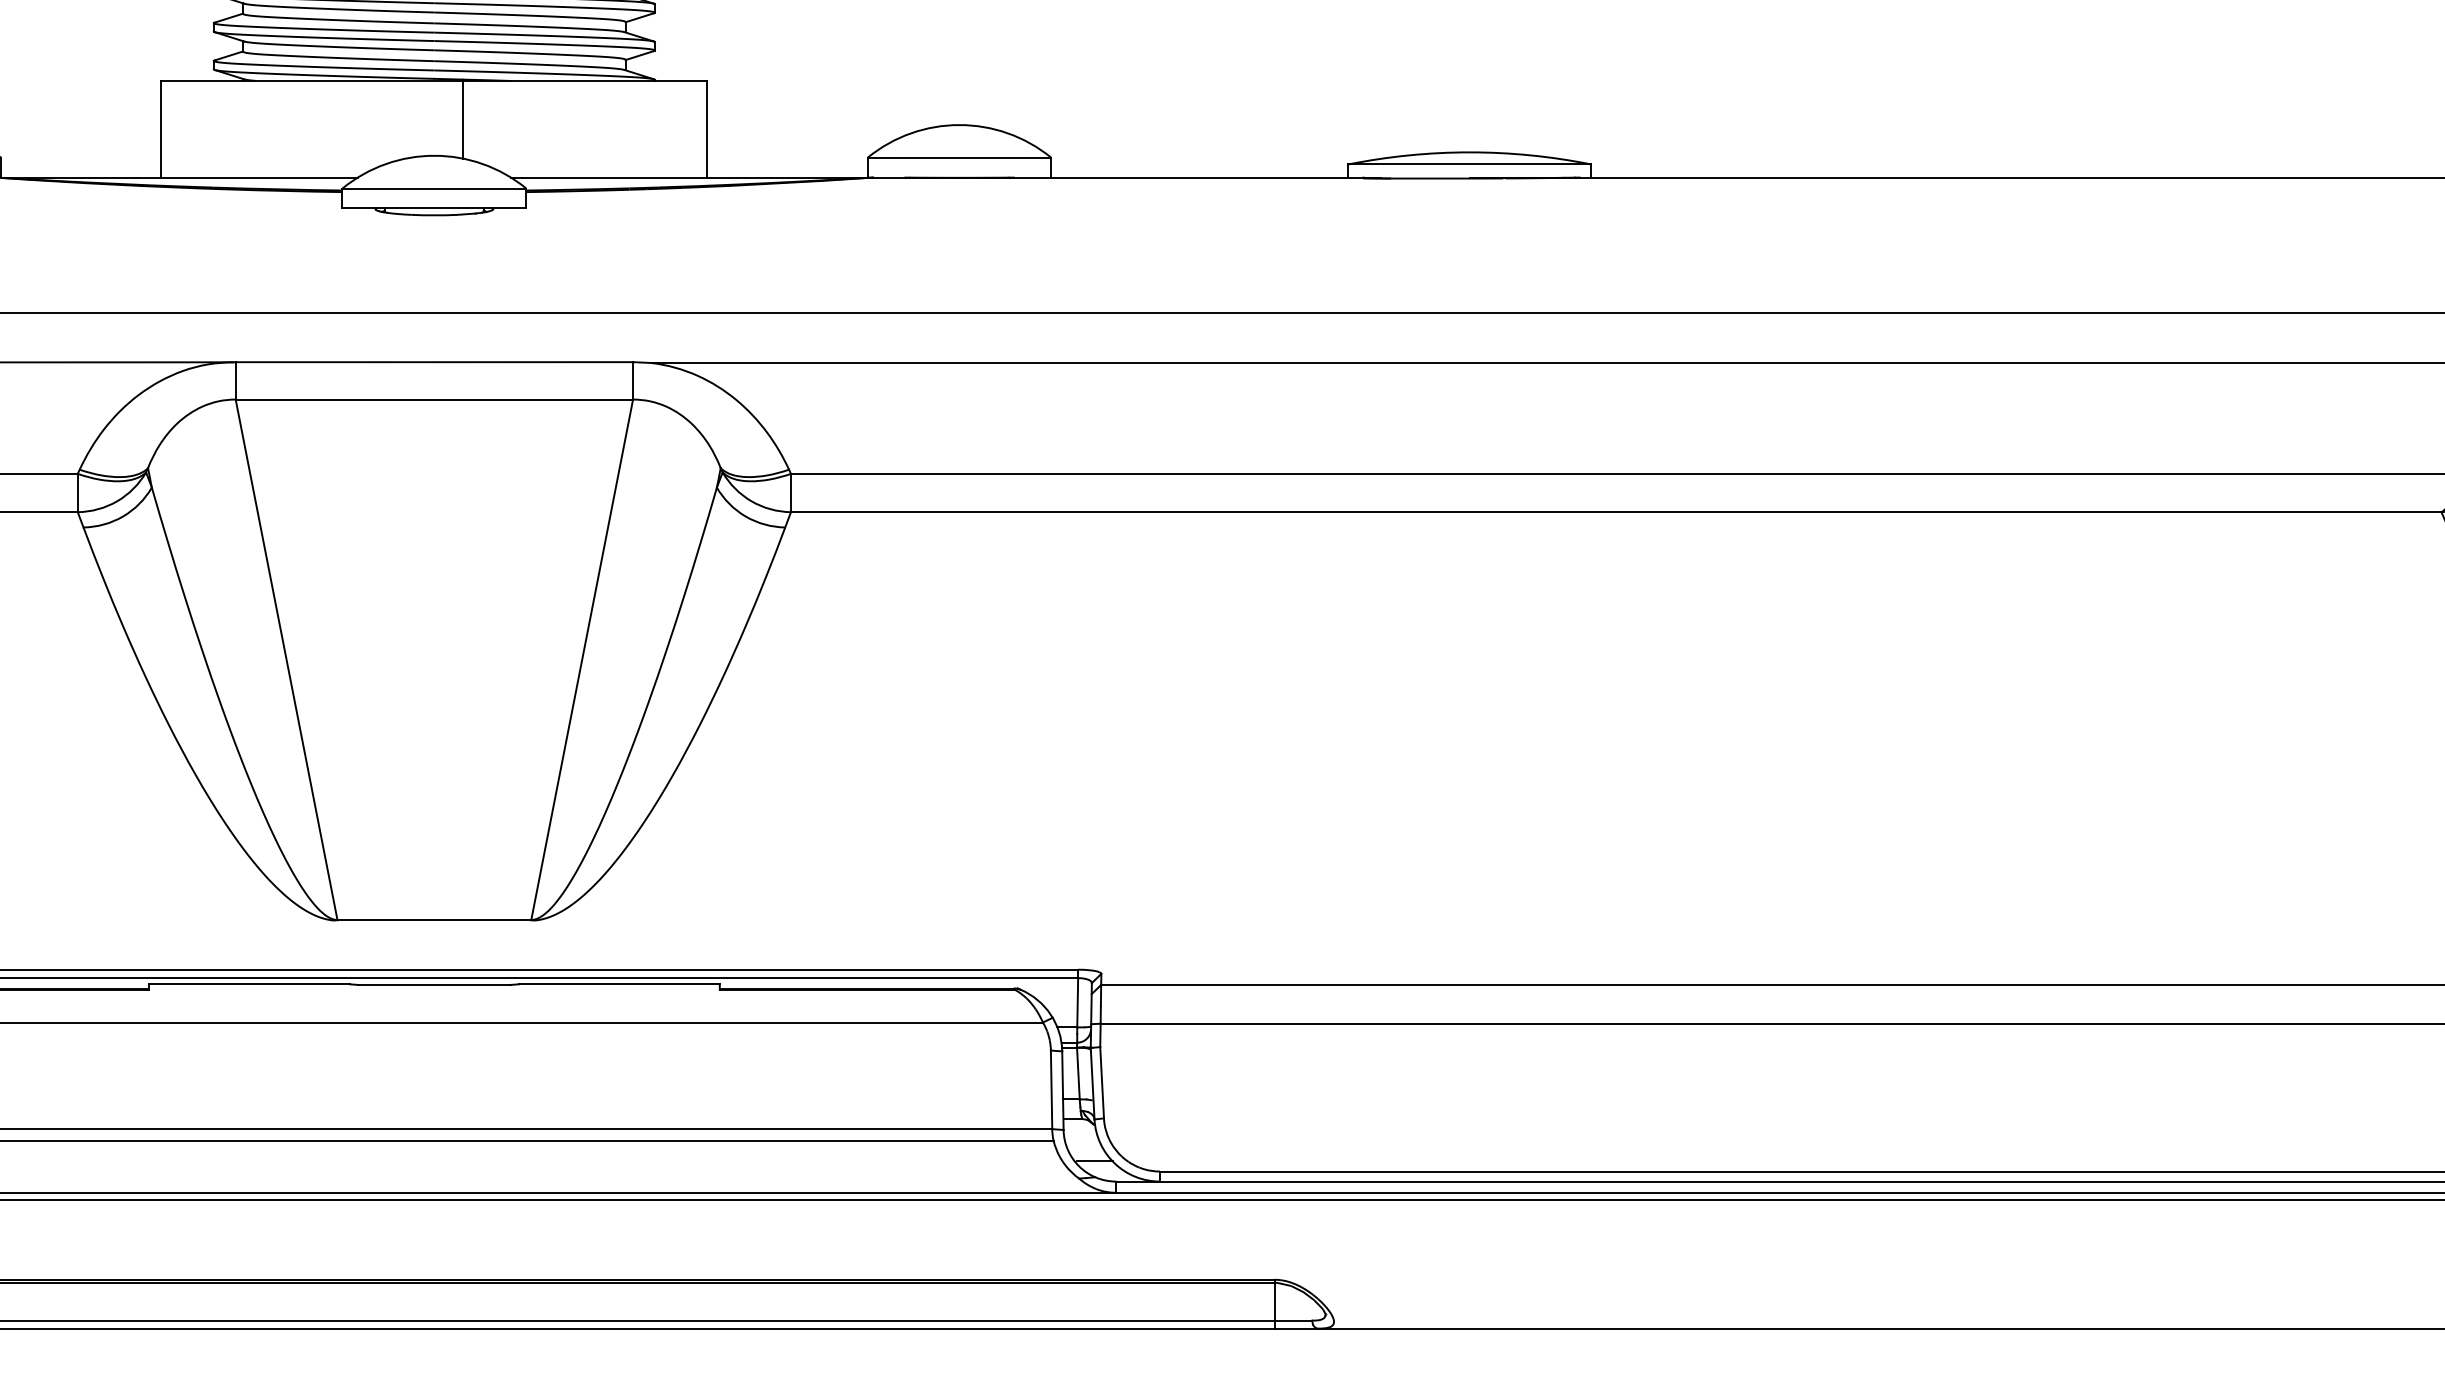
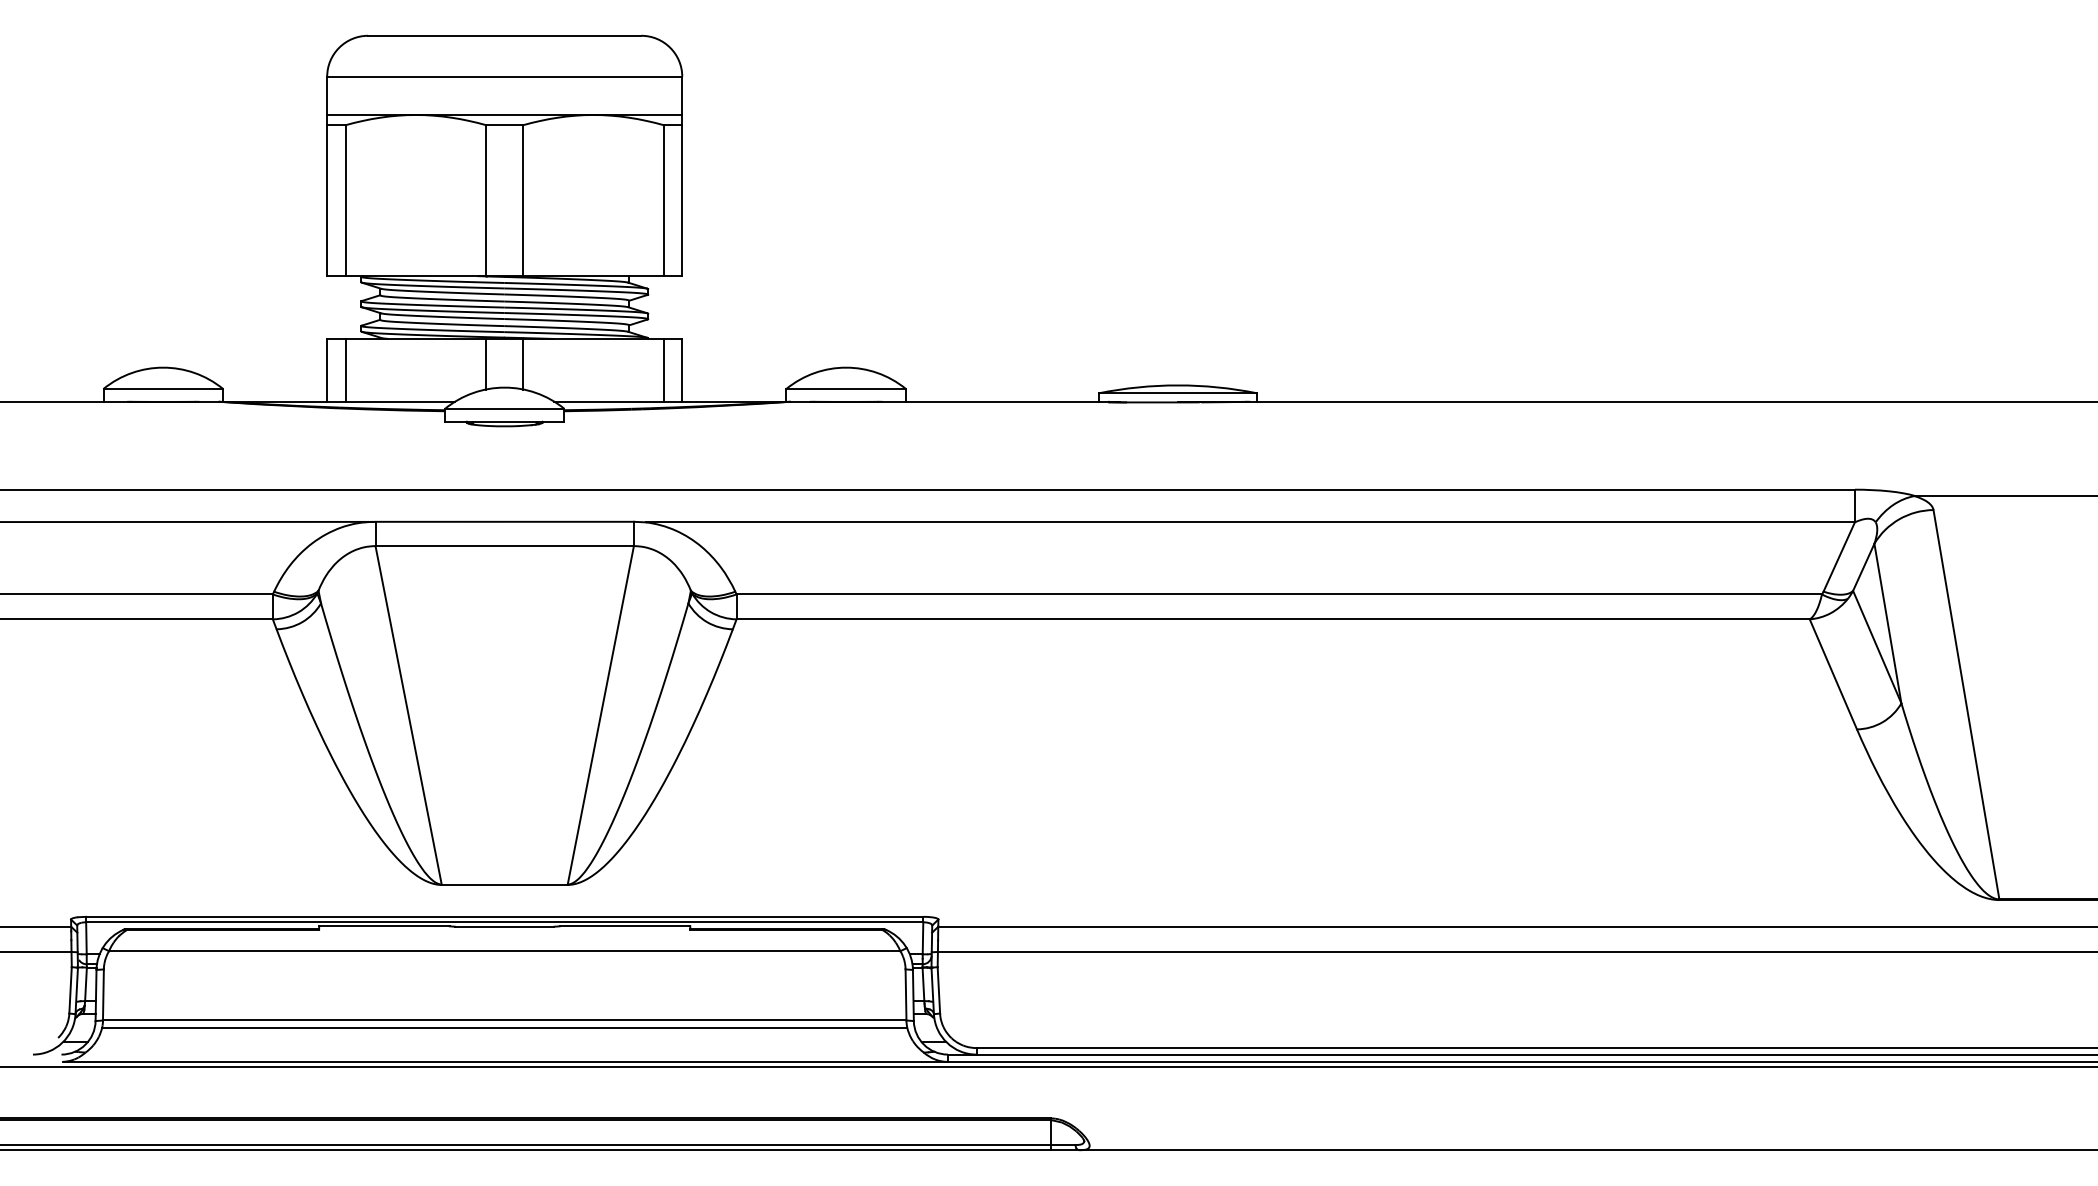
line: (406, 118) -> (486, 363), added
line: (189, 127) -> (345, 369), added
line: (678, 127) -> (663, 369), added

